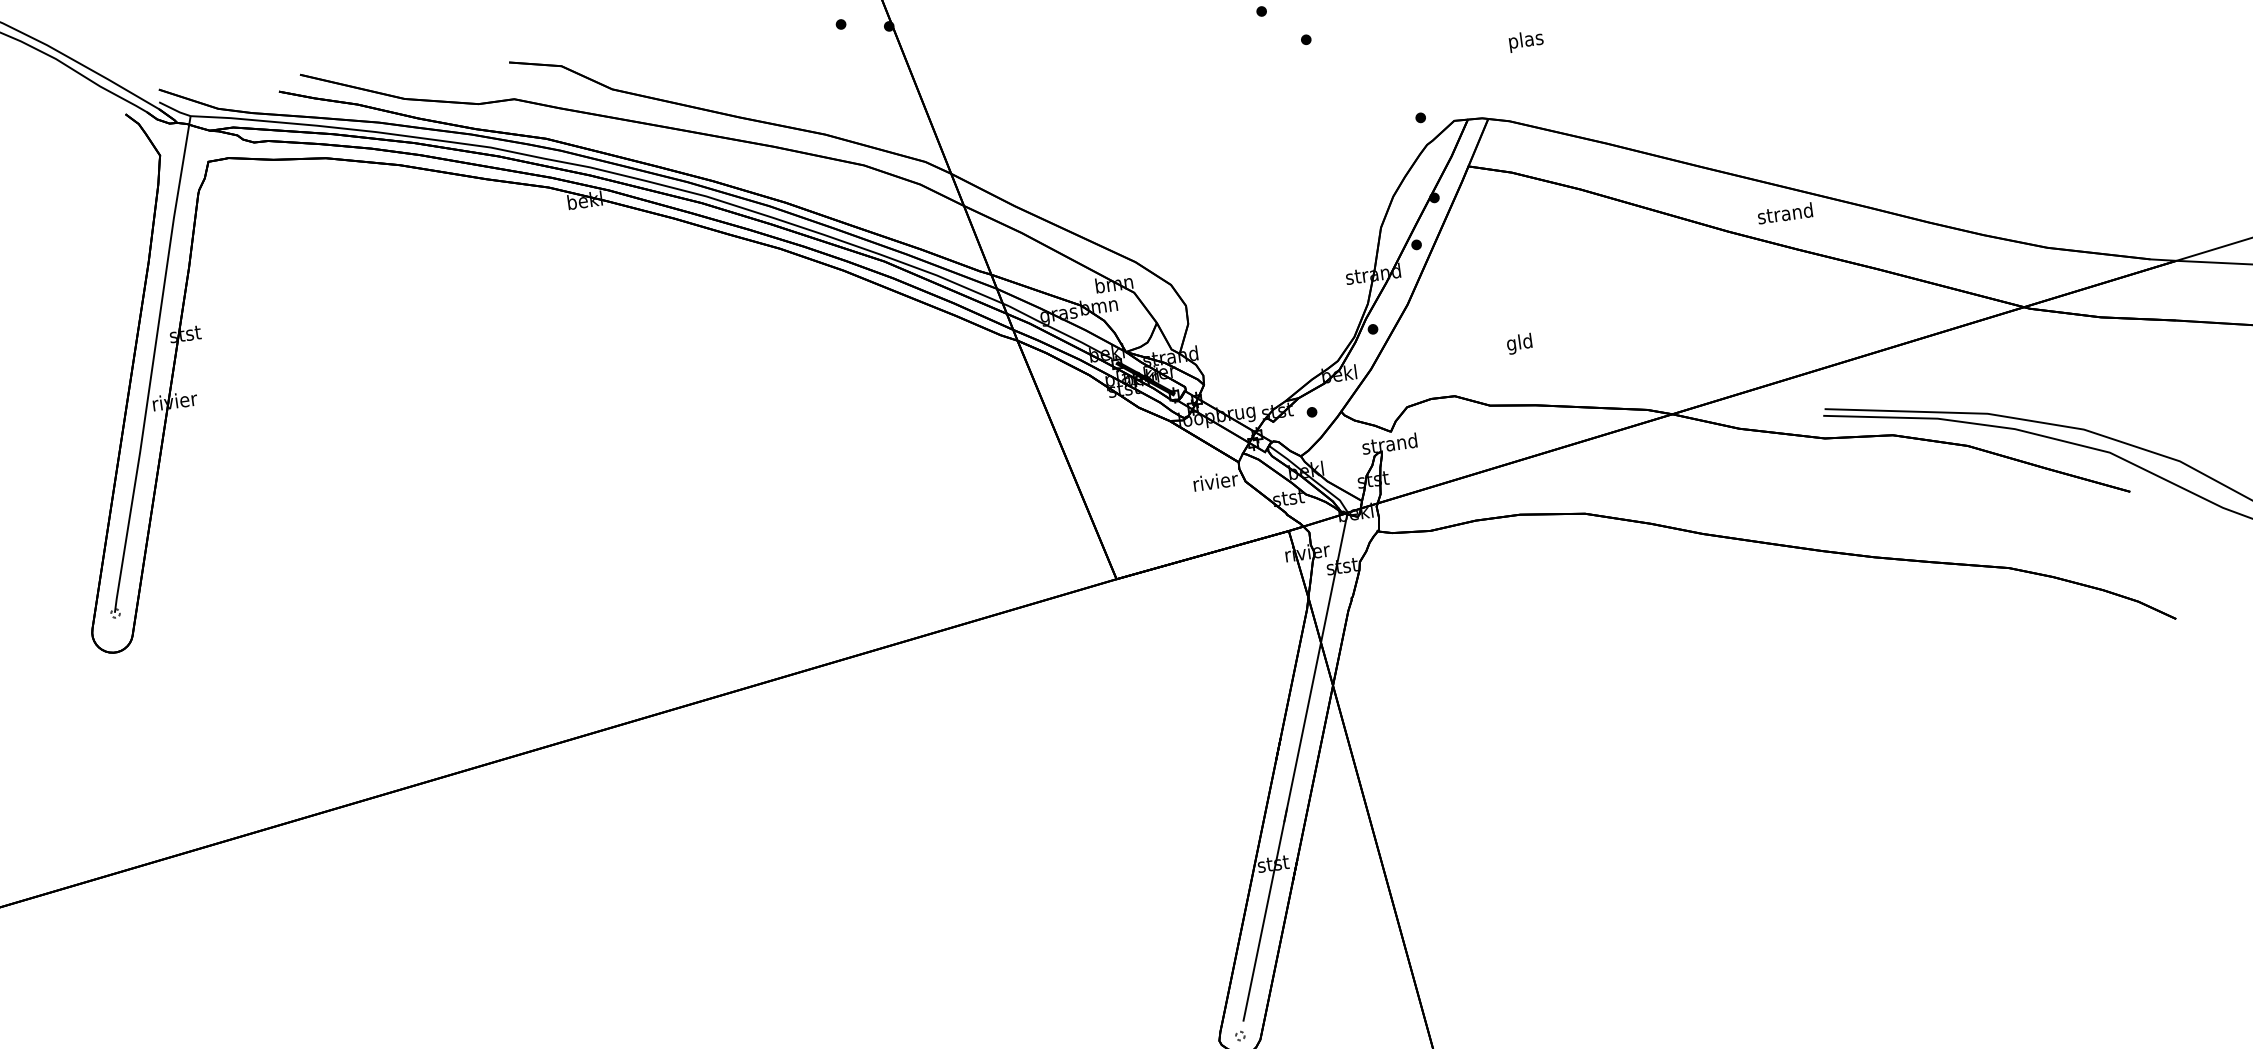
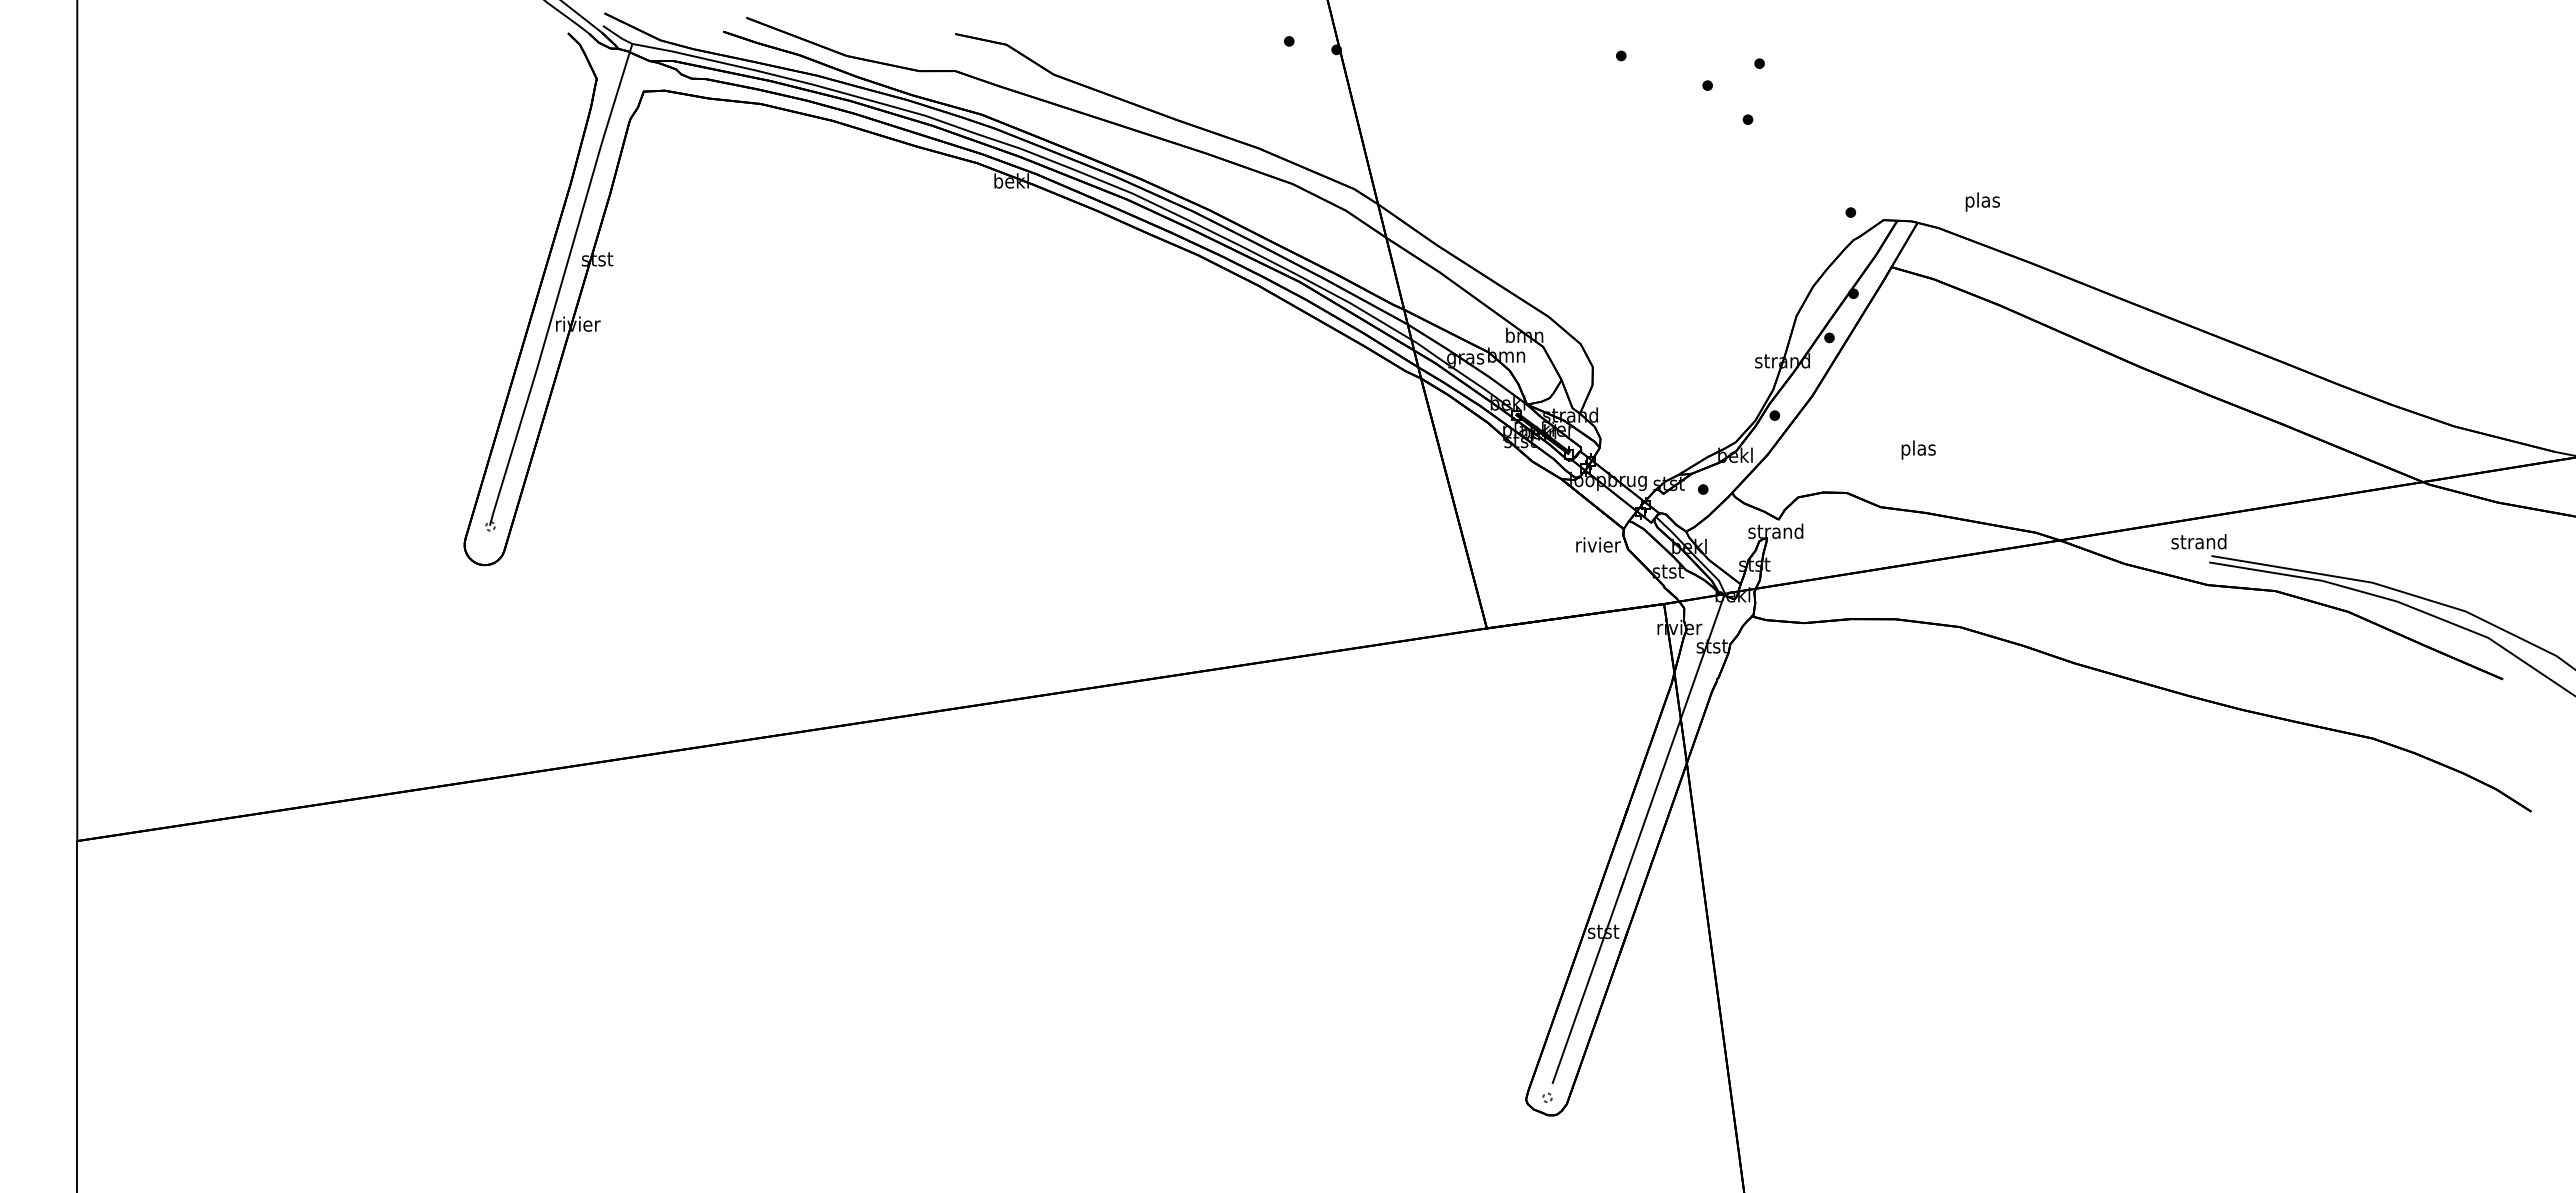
text: (1525, 40) -> (1982, 201), moved
text: (1784, 213) -> (2198, 541), moved
text: (1519, 343) -> (1918, 449), gld -> plas

